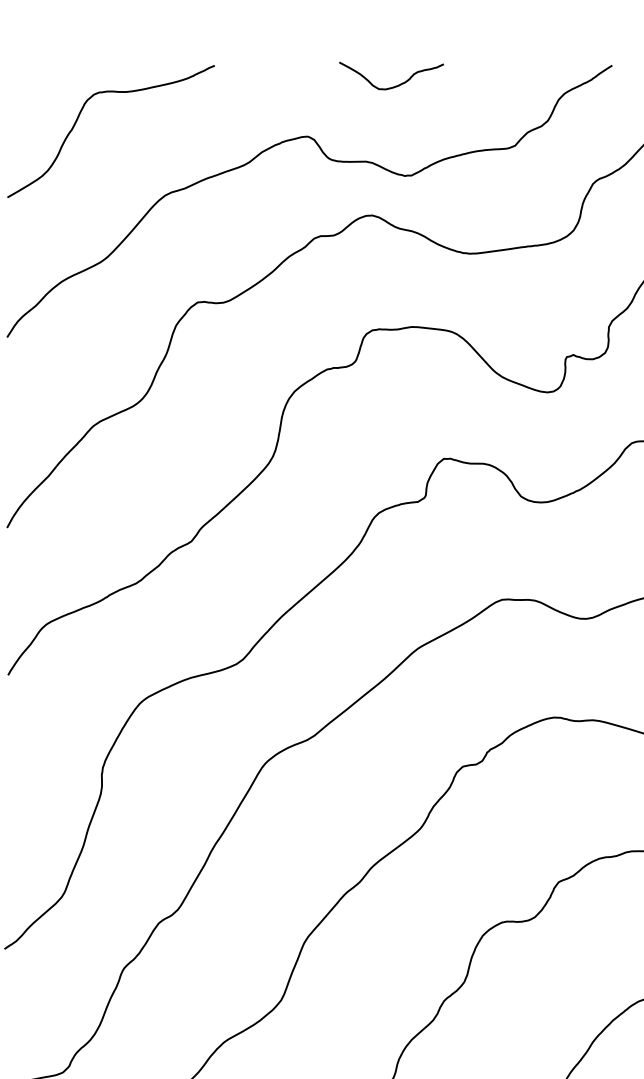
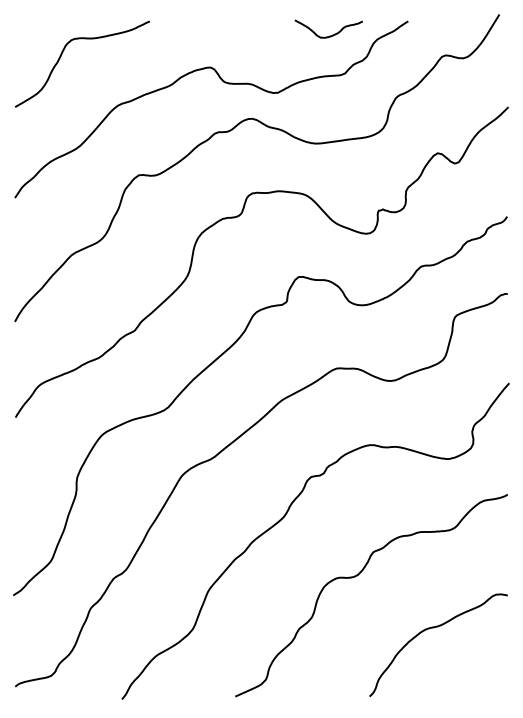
curve: (392, 85) -> (329, 35), moved

